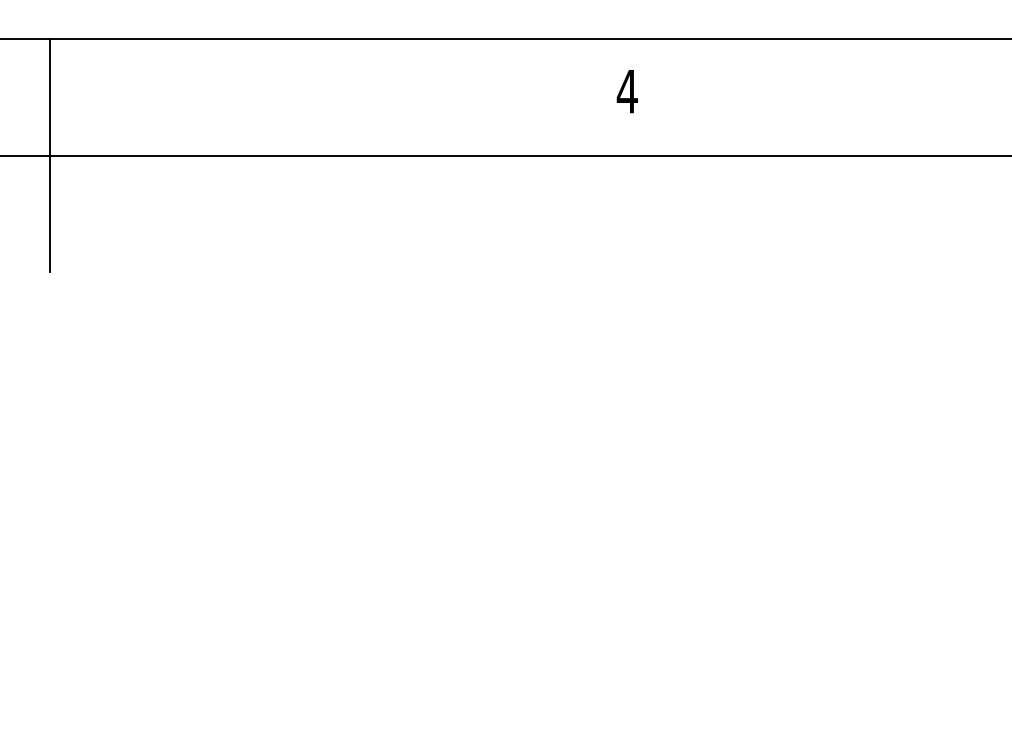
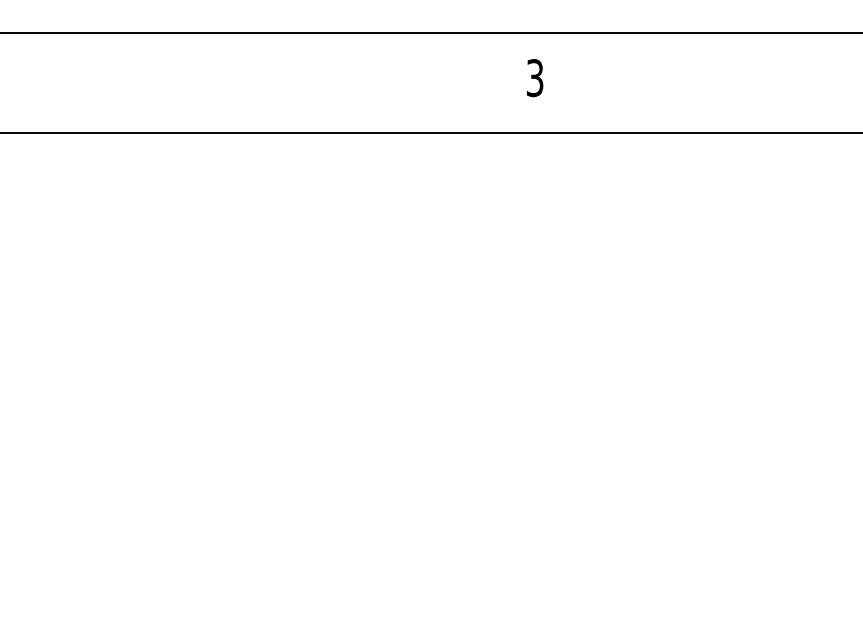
text: (626, 91) -> (534, 78), 4 -> 3
line: (50, 155) -> (42, 132), removed

